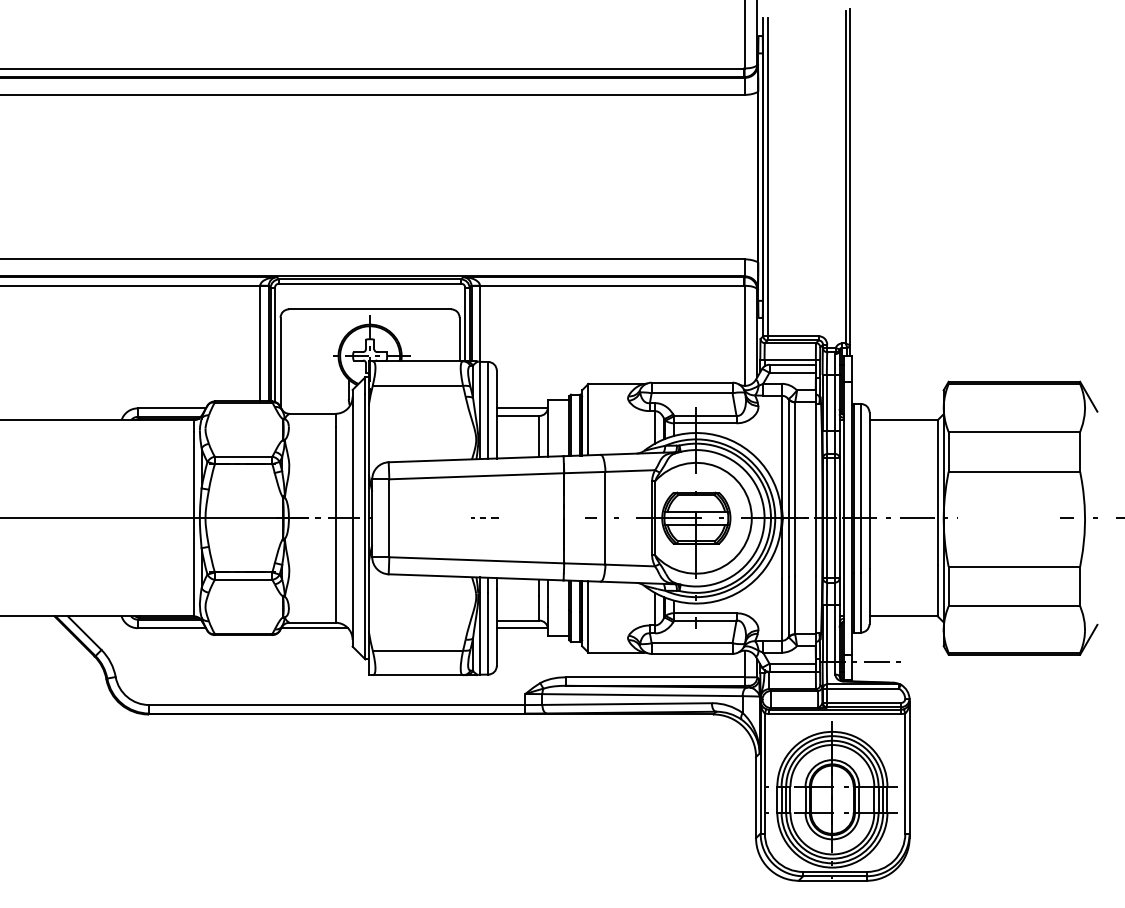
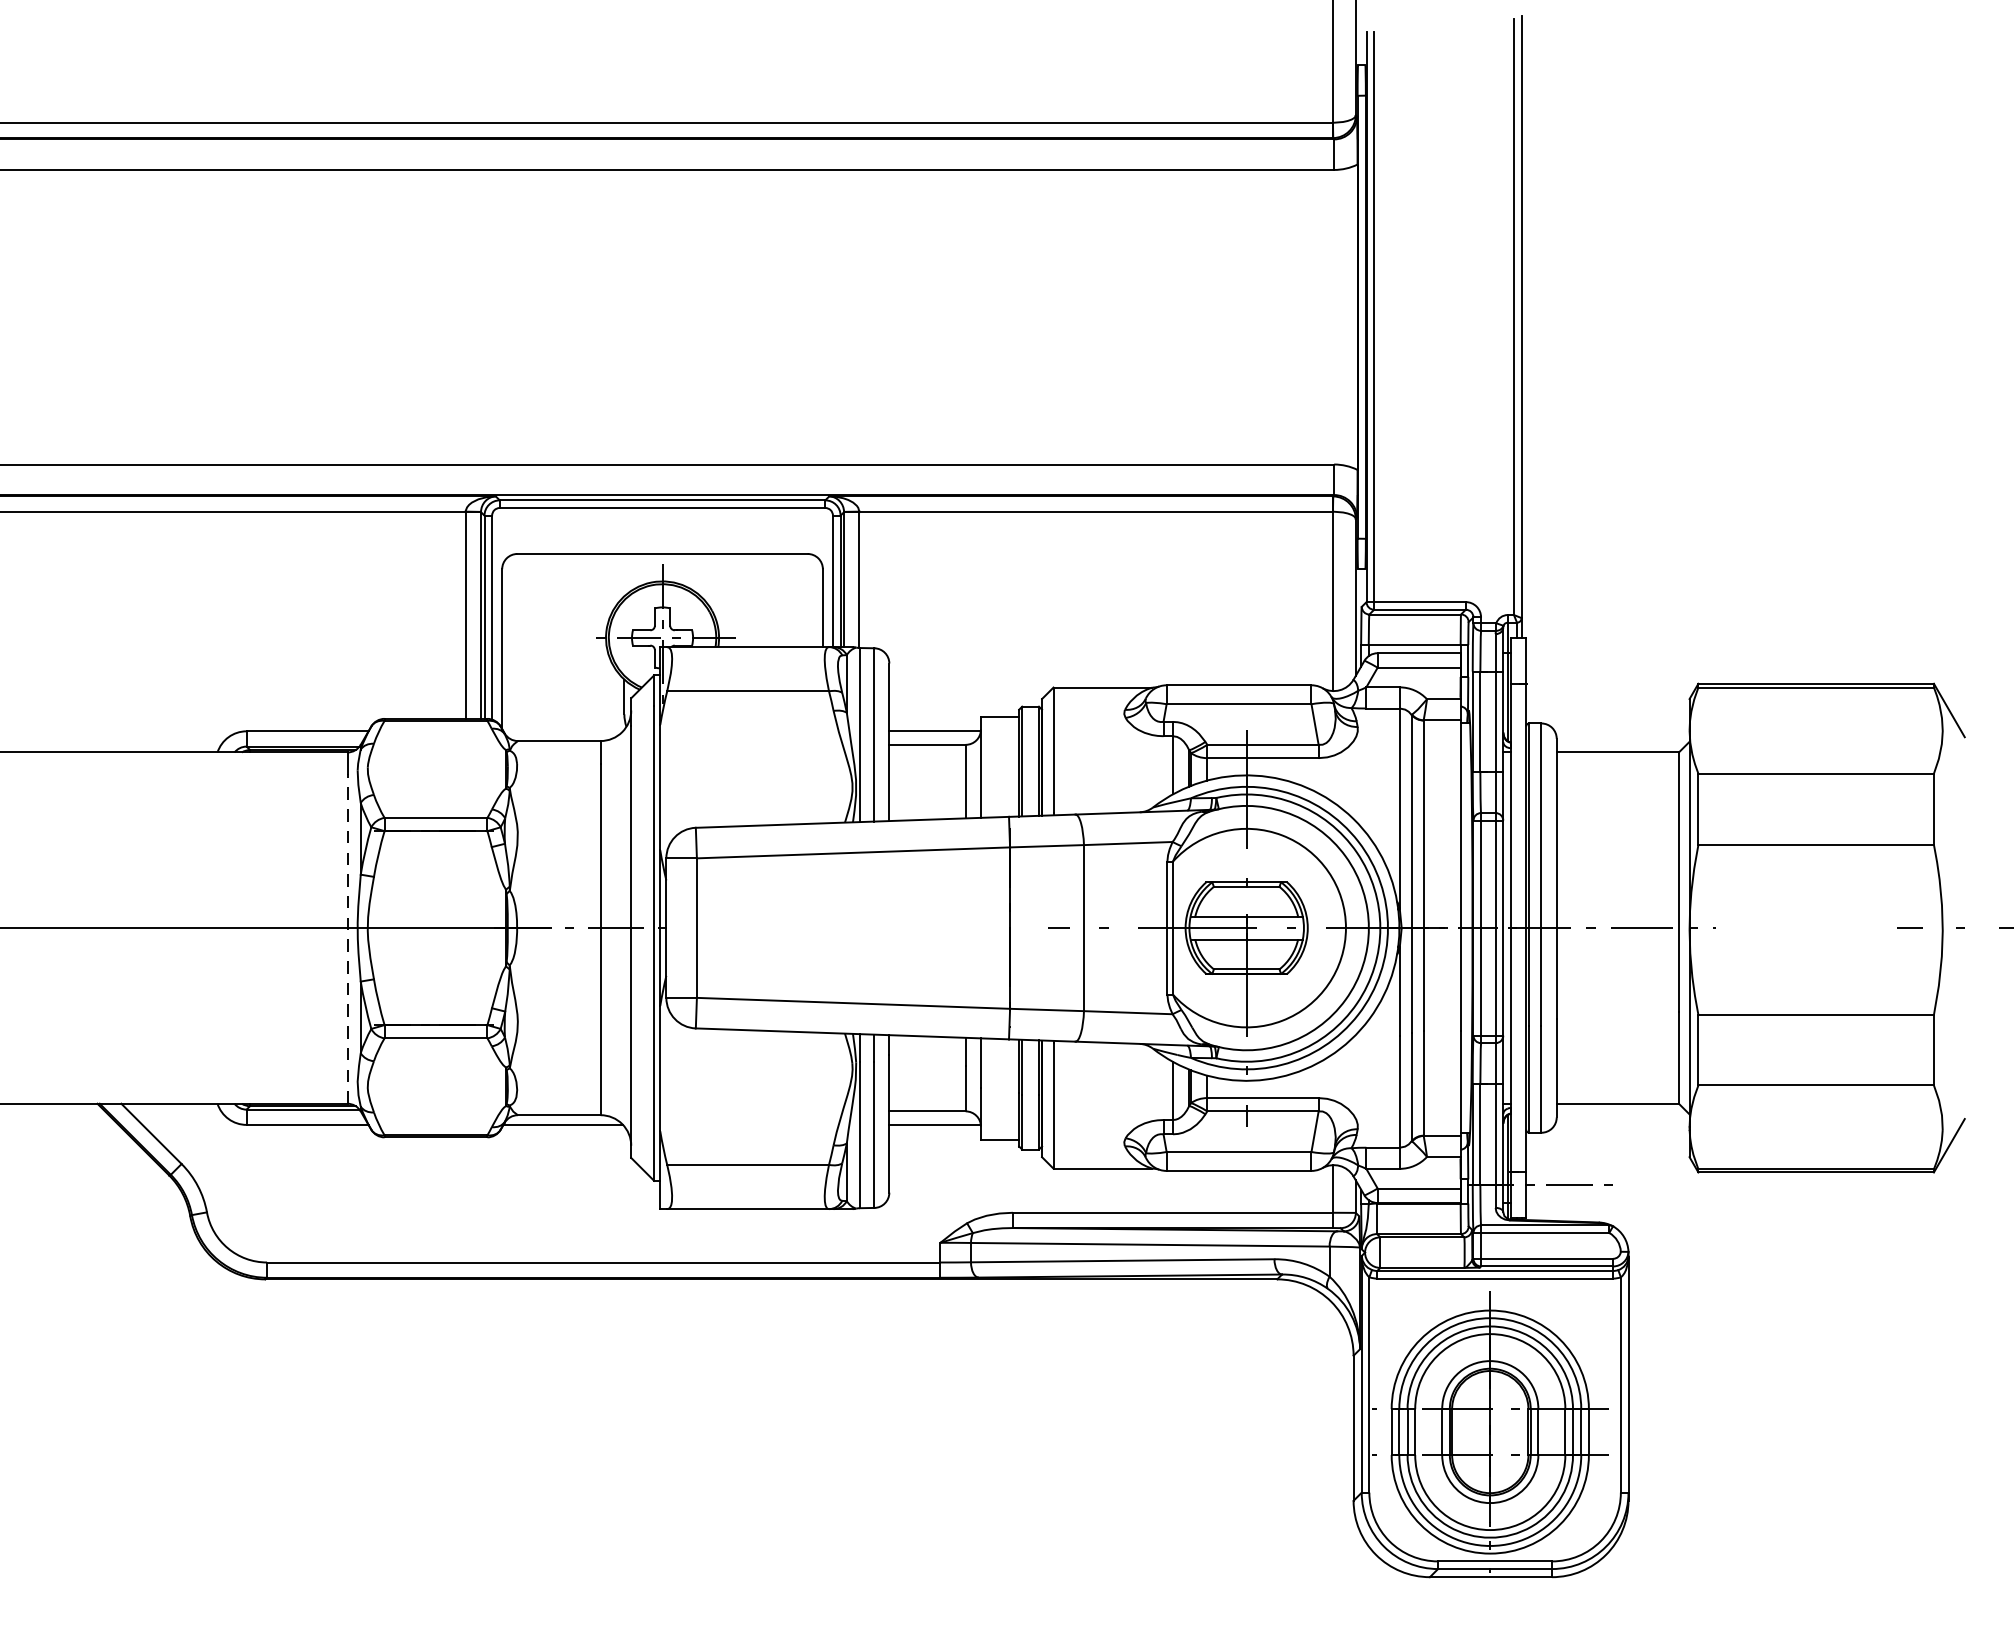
line: (484, 517) -> (867, 926), removed
line: (194, 523) -> (348, 937), solid -> dashed

